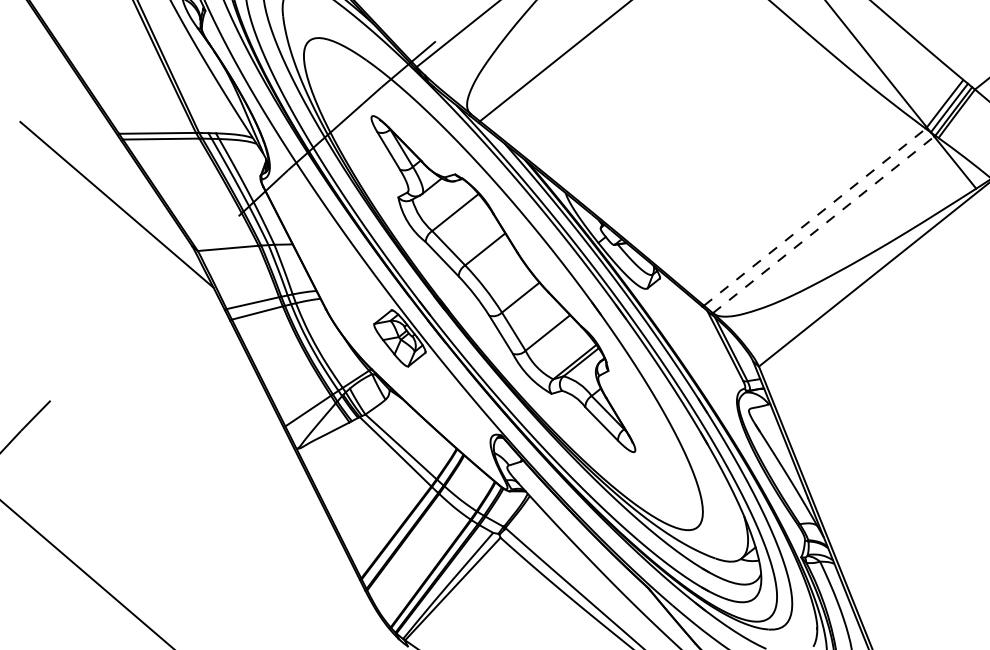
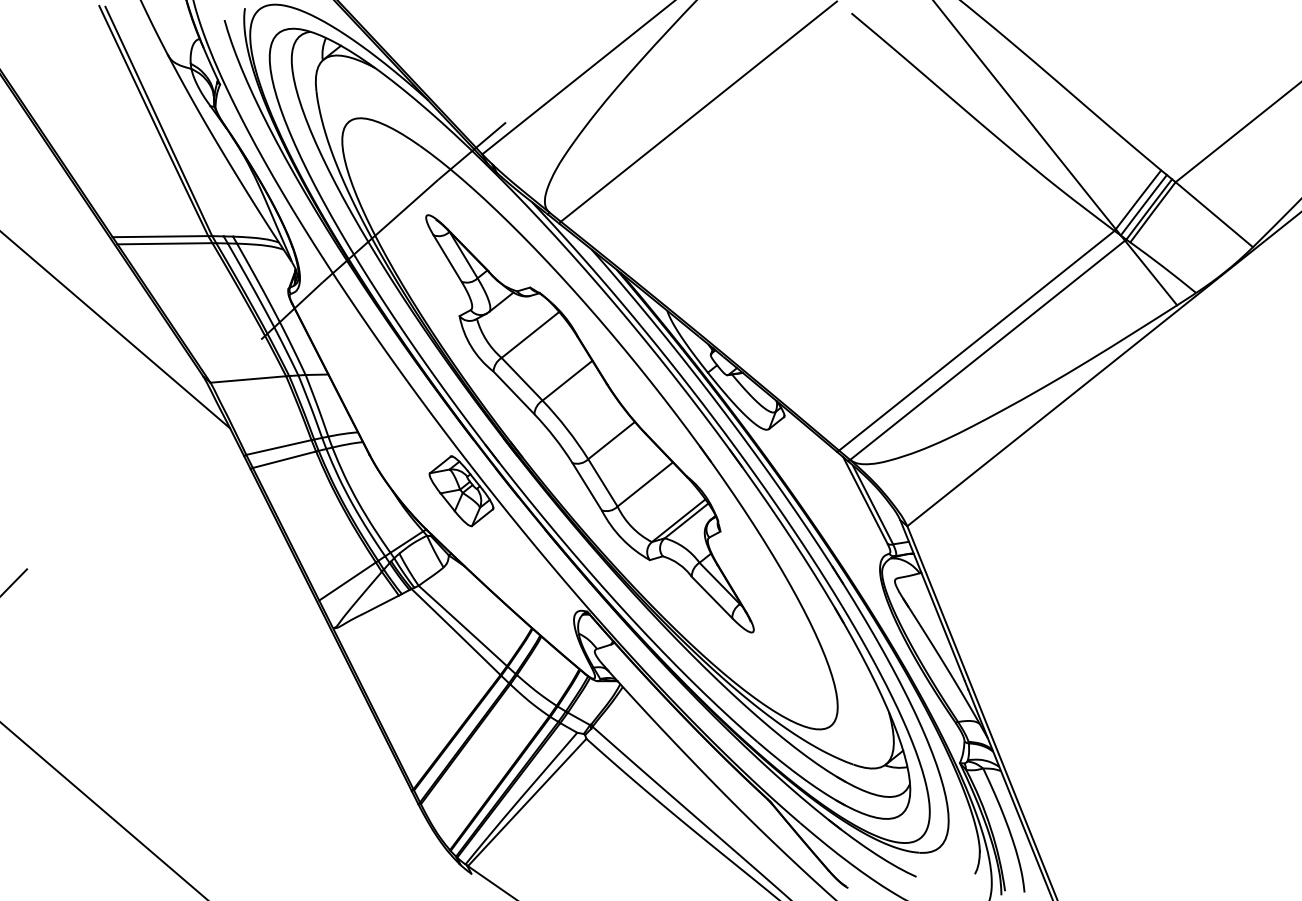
line: (815, 217) -> (977, 340), dashed -> solid
line: (823, 225) -> (987, 350), dashed -> solid

